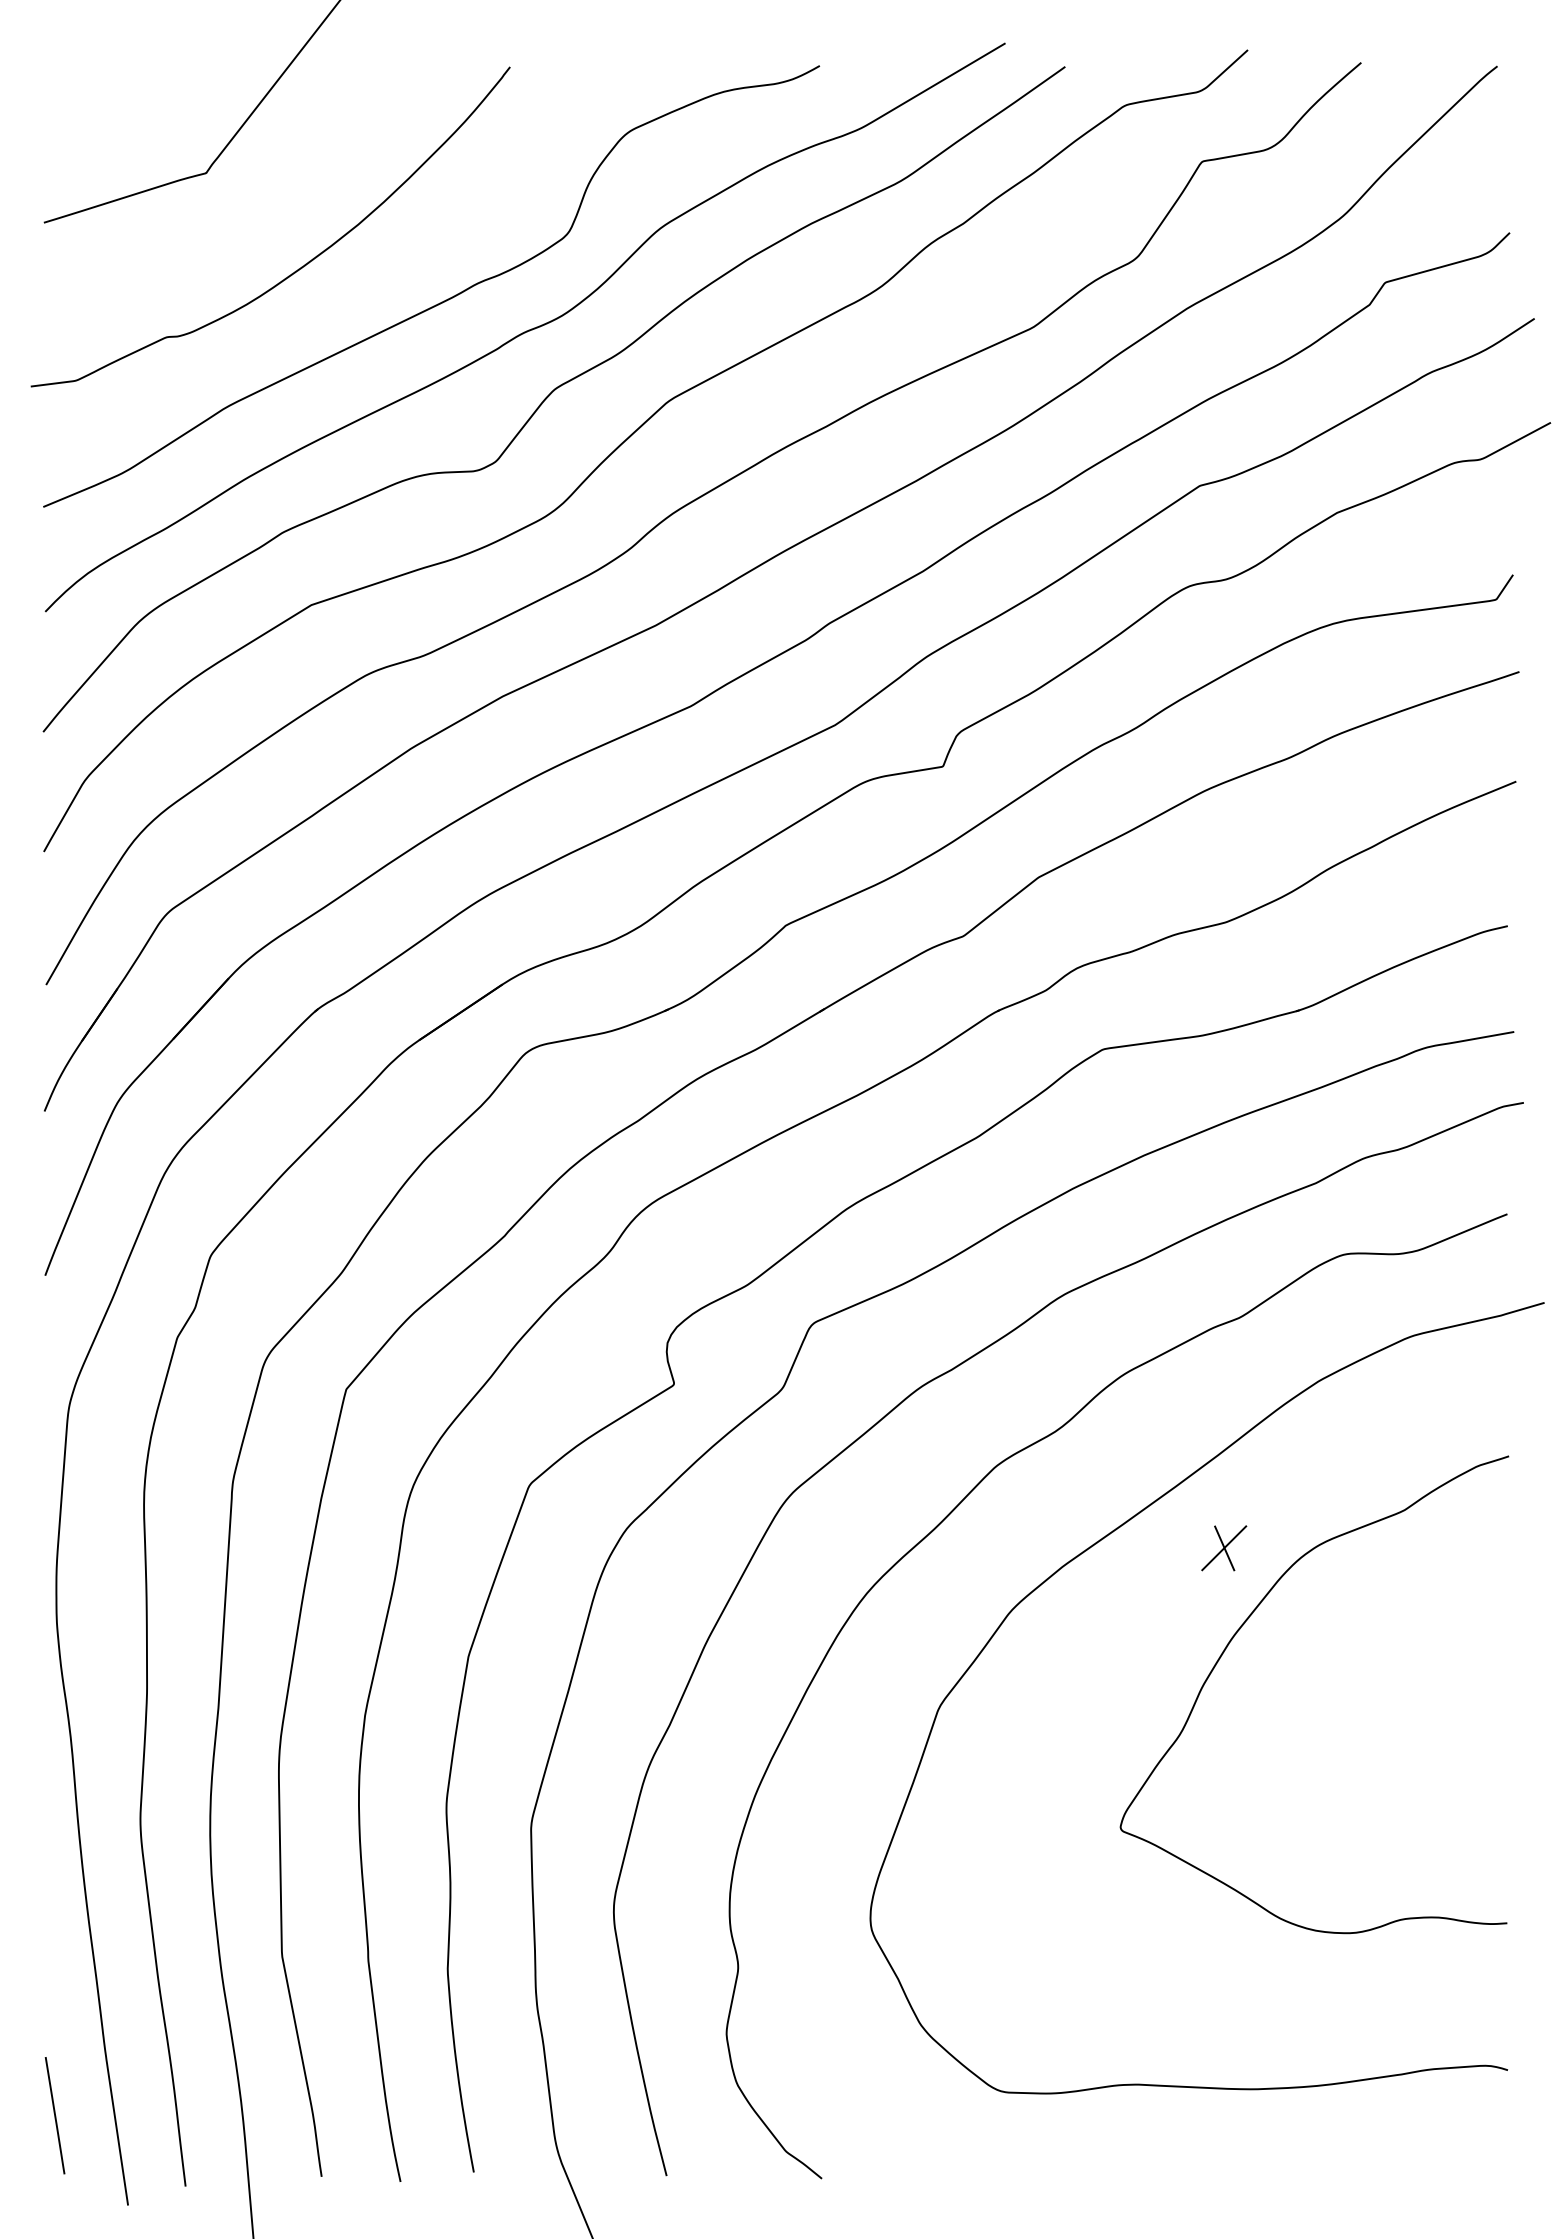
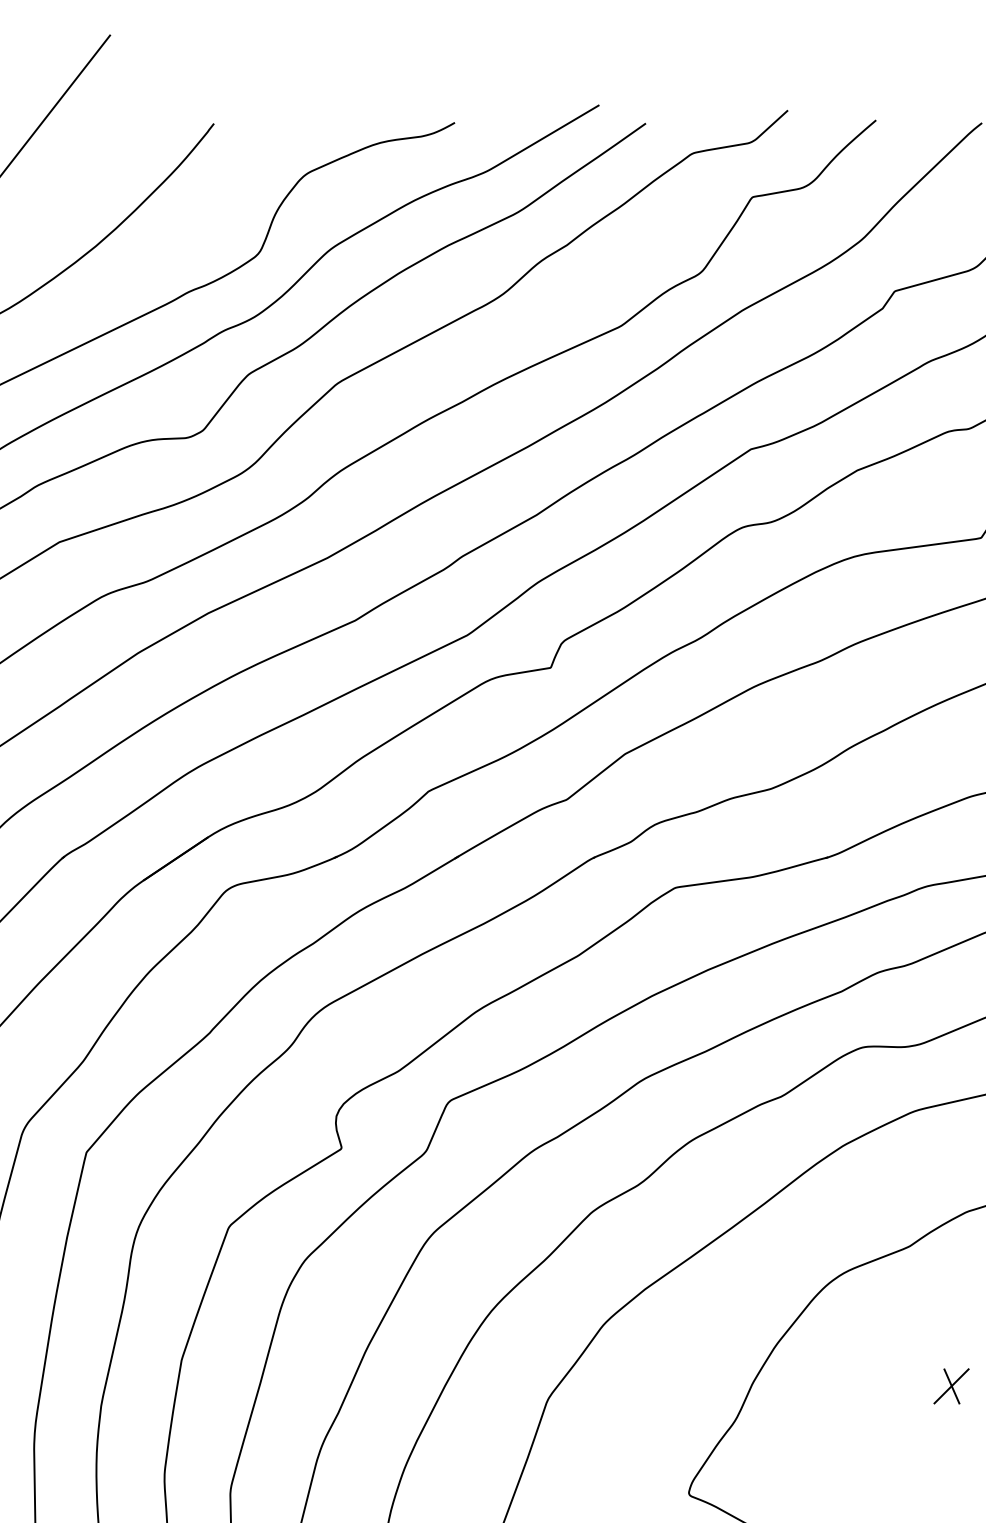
part: (1224, 1548) -> (951, 1386), moved

